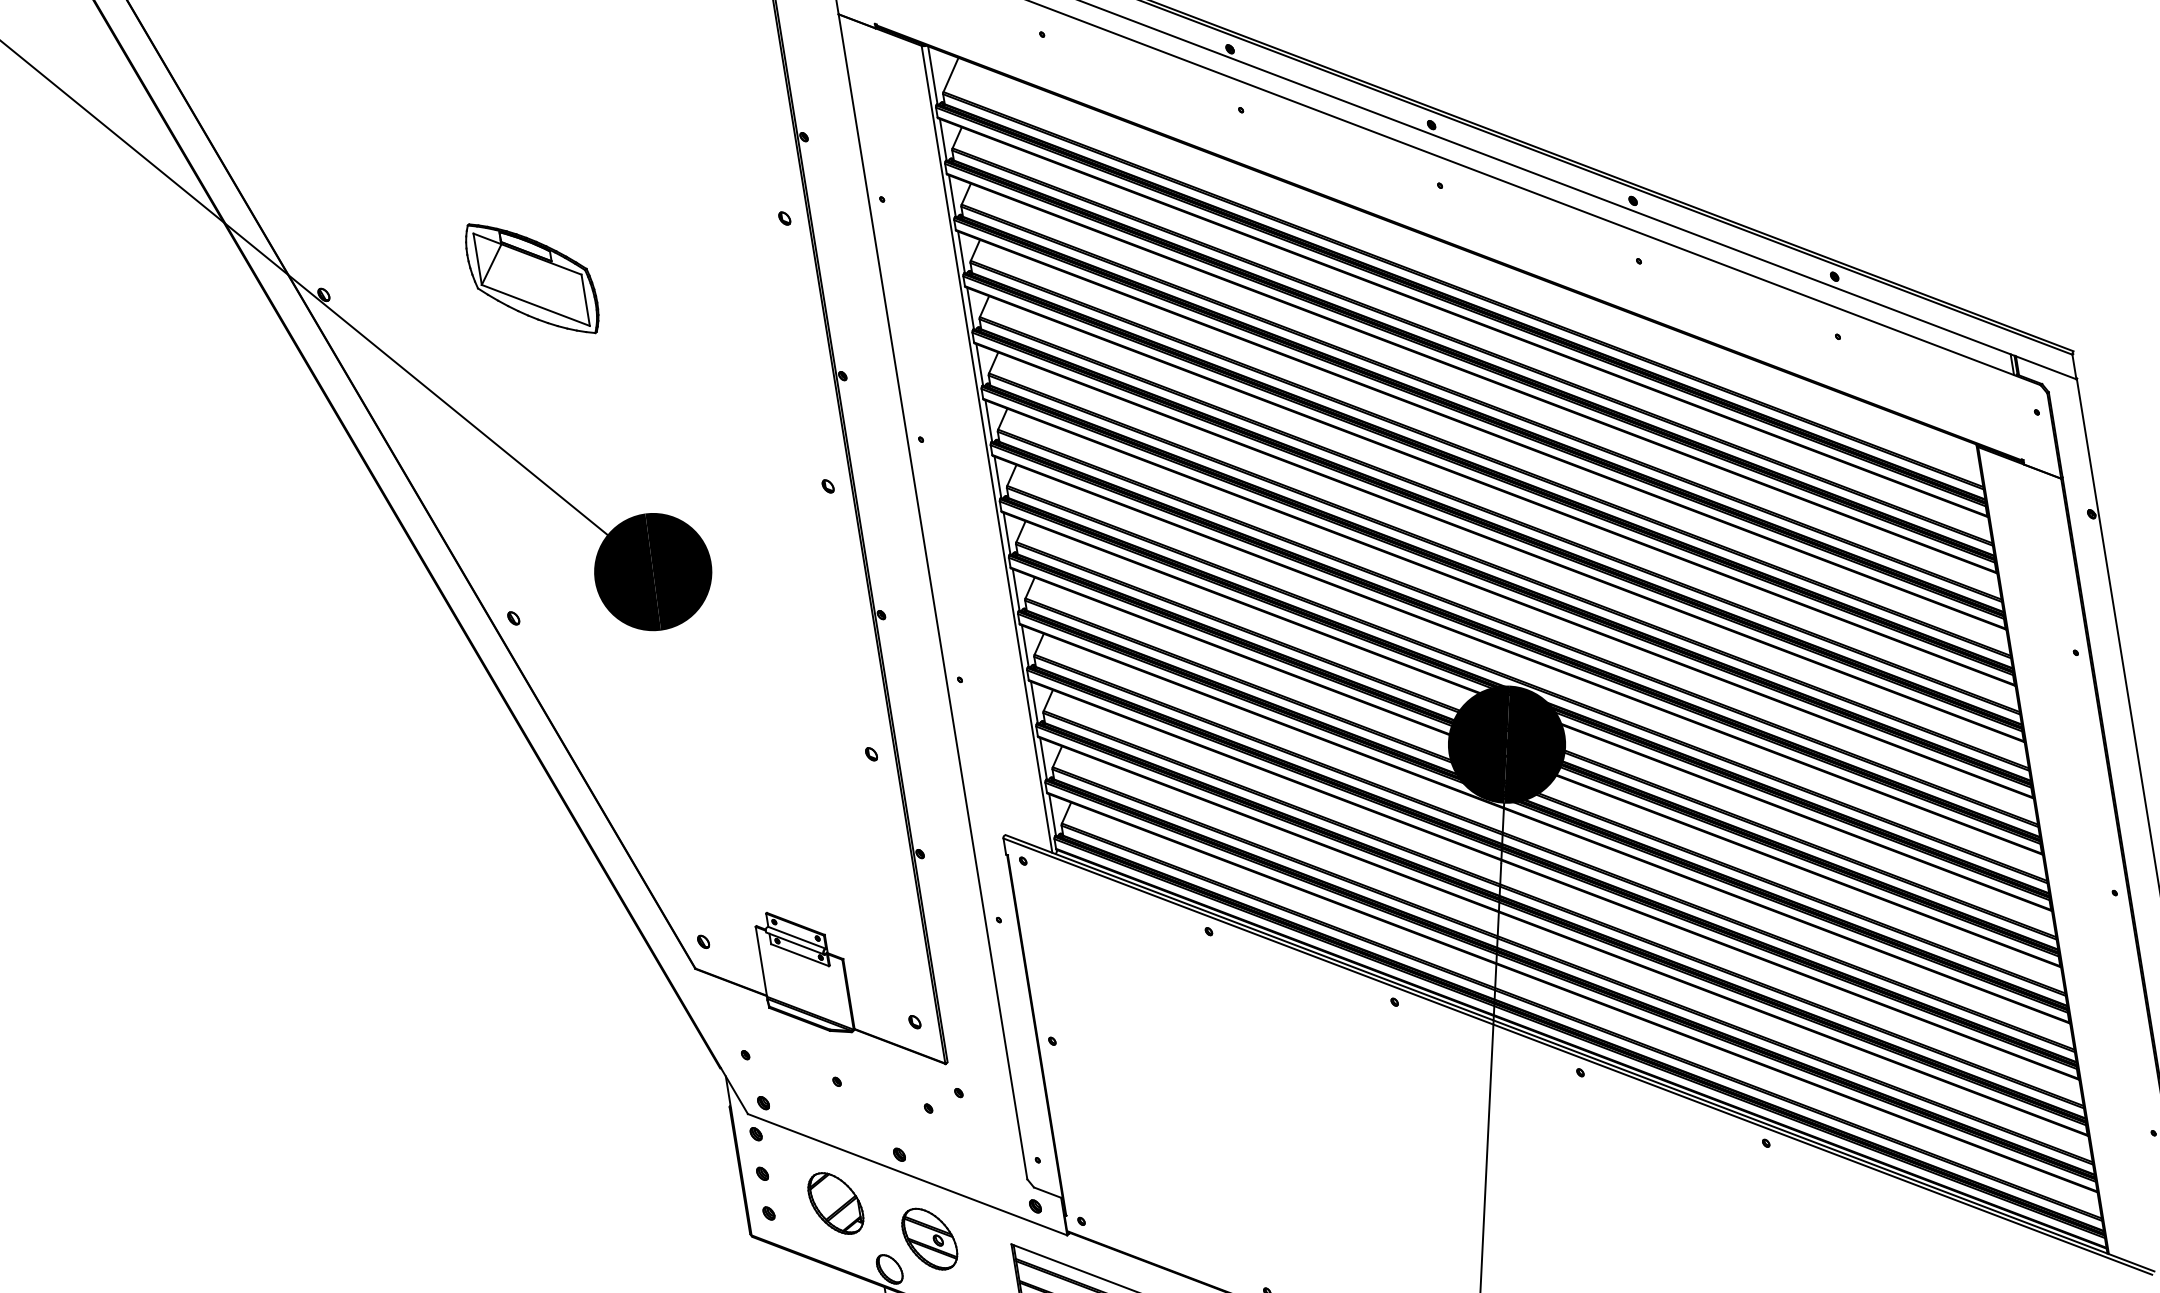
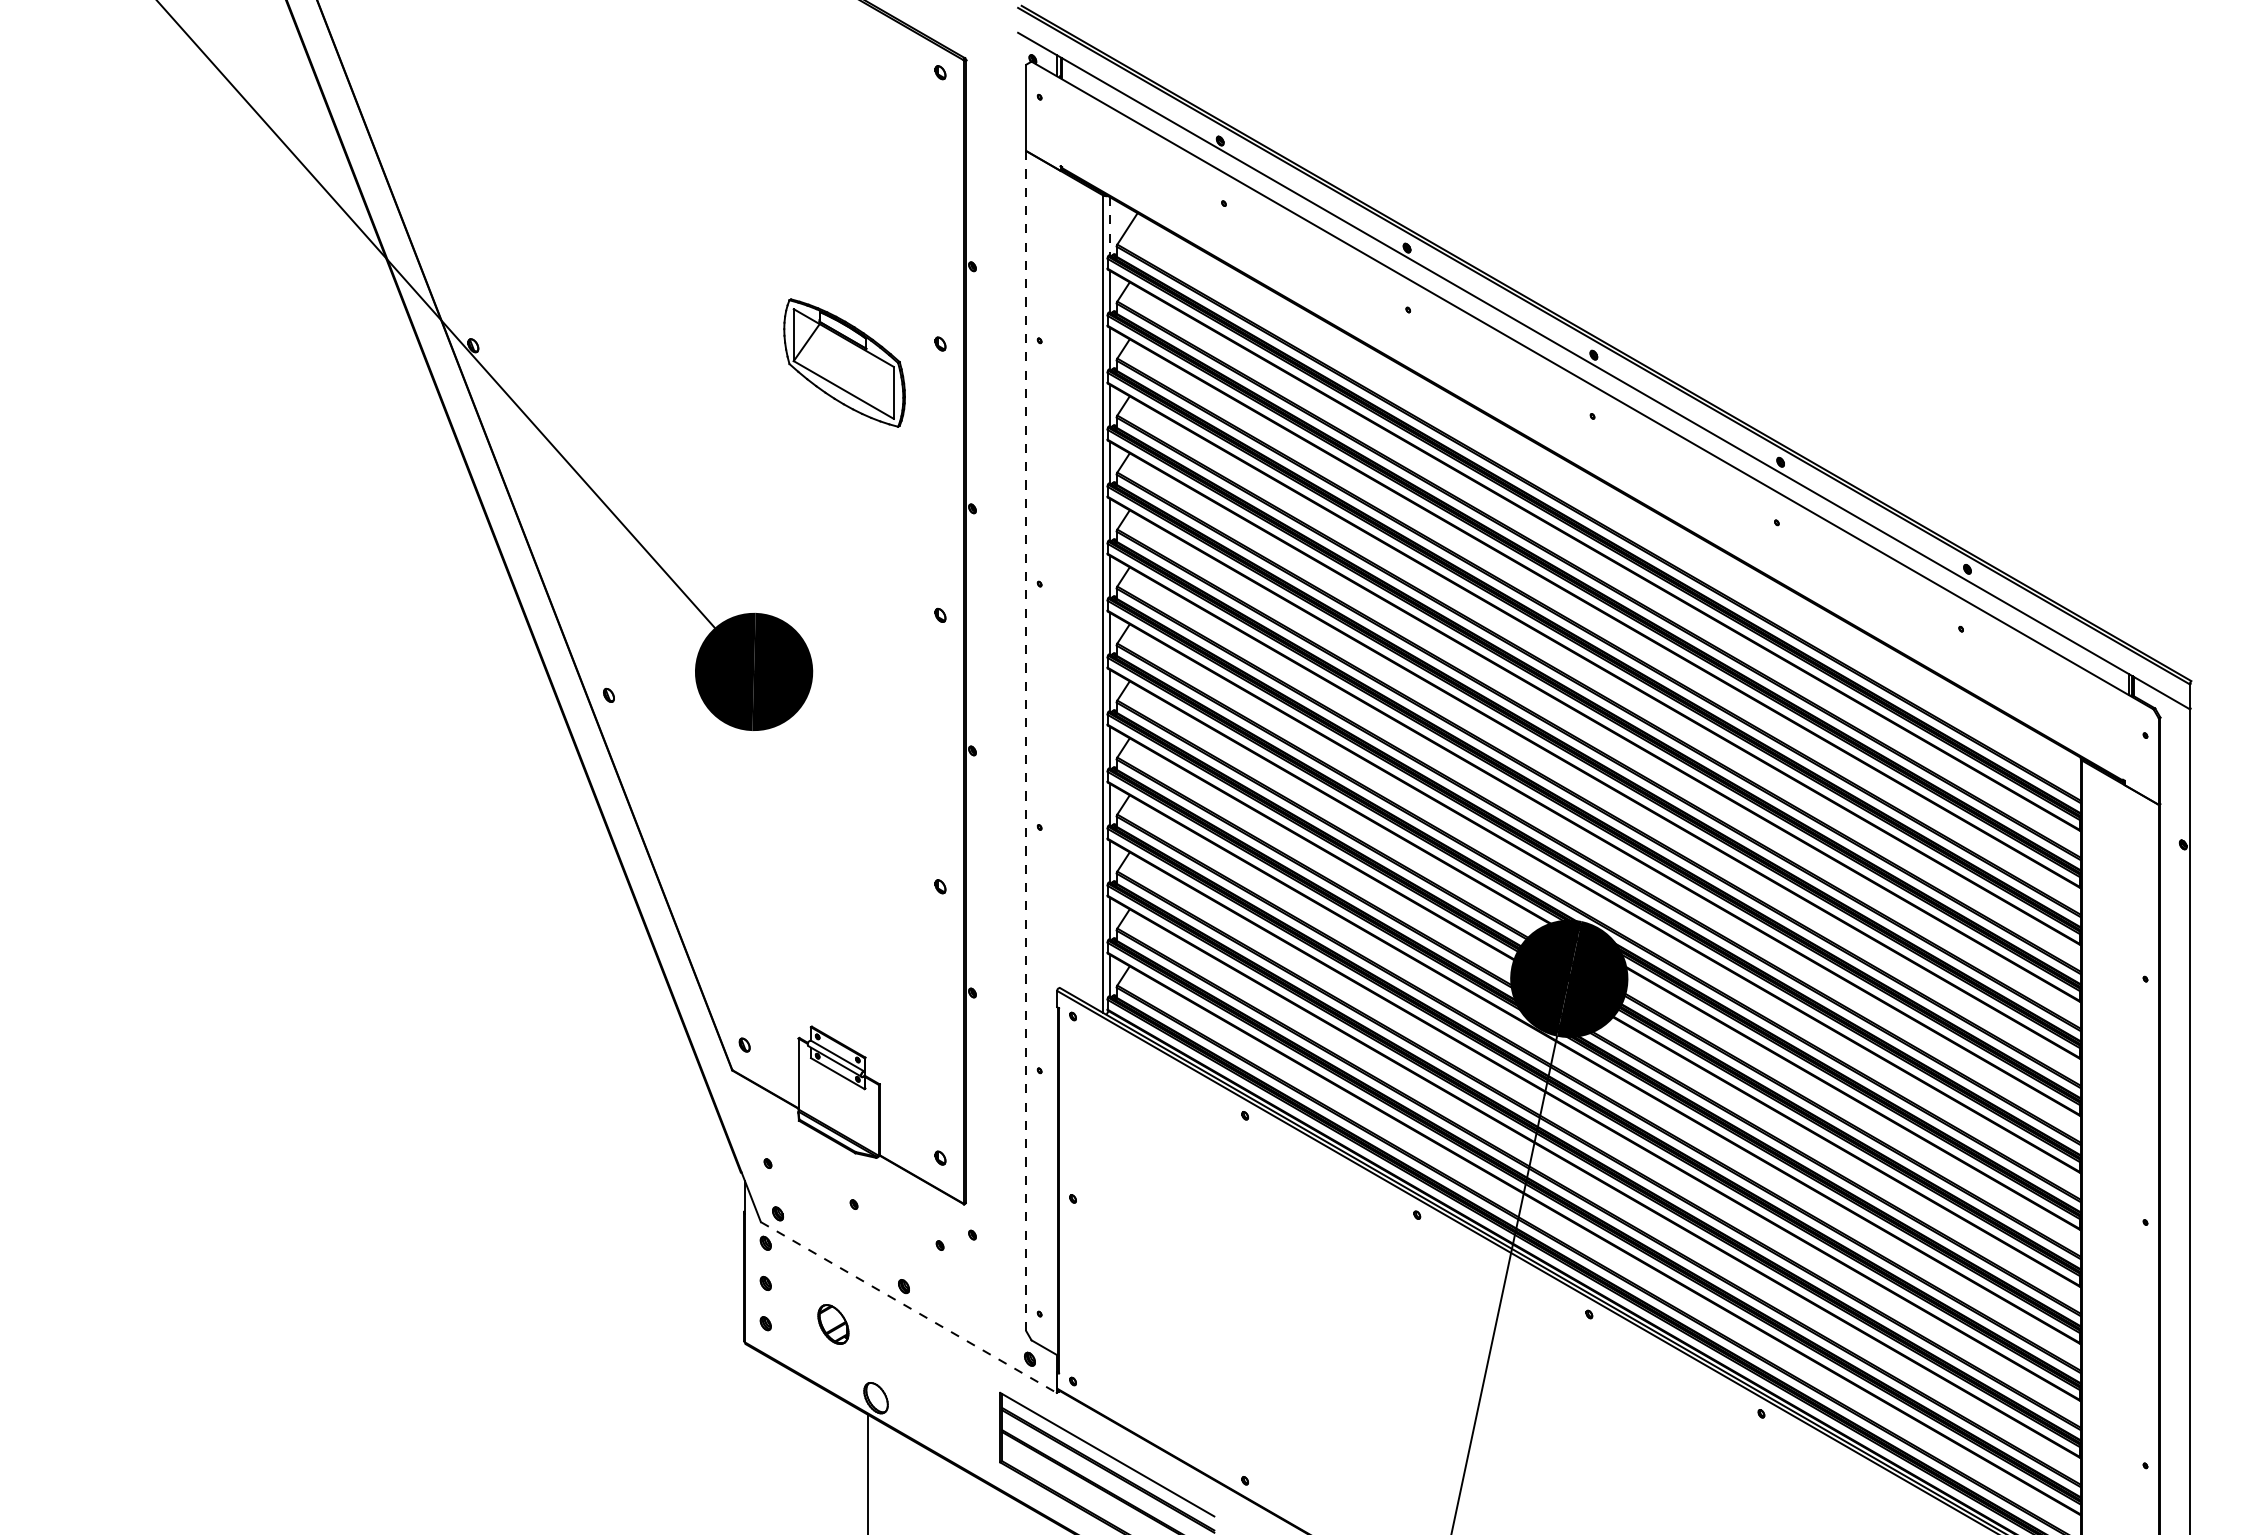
line: (932, 75) -> (1109, 226), solid -> dashed
part: (532, 278) -> (844, 362), moved
line: (933, 597) -> (1026, 741), solid -> dashed
line: (907, 1174) -> (908, 1307), solid -> dashed
part: (835, 1203) -> (833, 1324), size x0.6
part: (929, 1238) -> (920, 1374), removed

